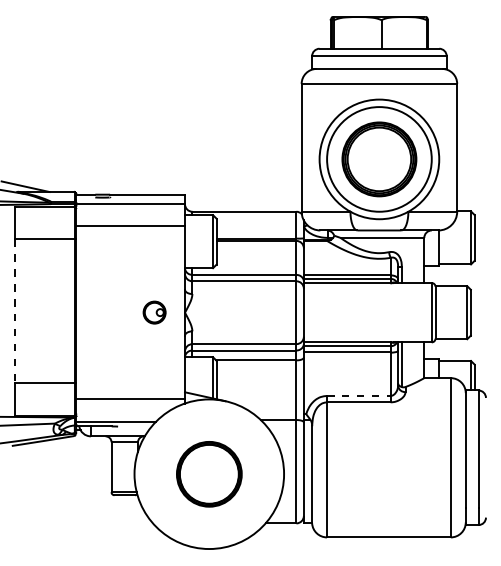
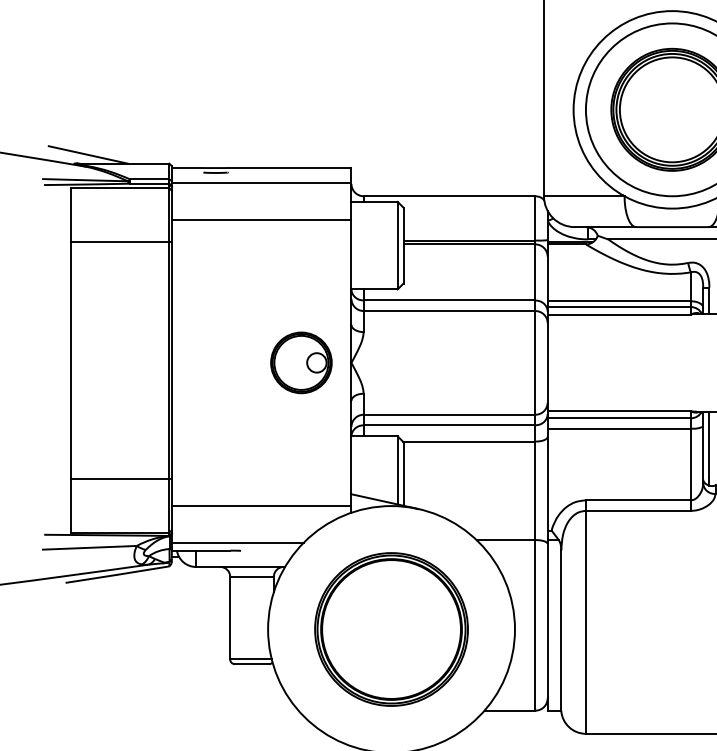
line: (15, 311) -> (71, 360), dashed -> solid
part: (154, 312) -> (301, 362), size x1.67
line: (358, 395) -> (637, 499), dashed -> solid
part: (209, 474) -> (391, 629), size x1.43

